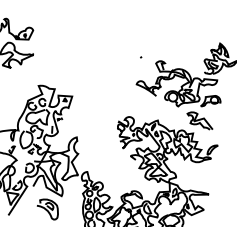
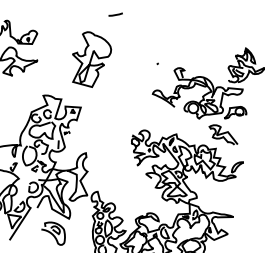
line: (103, 13) -> (115, 14), added
part: (82, 53) -> (92, 59), added

